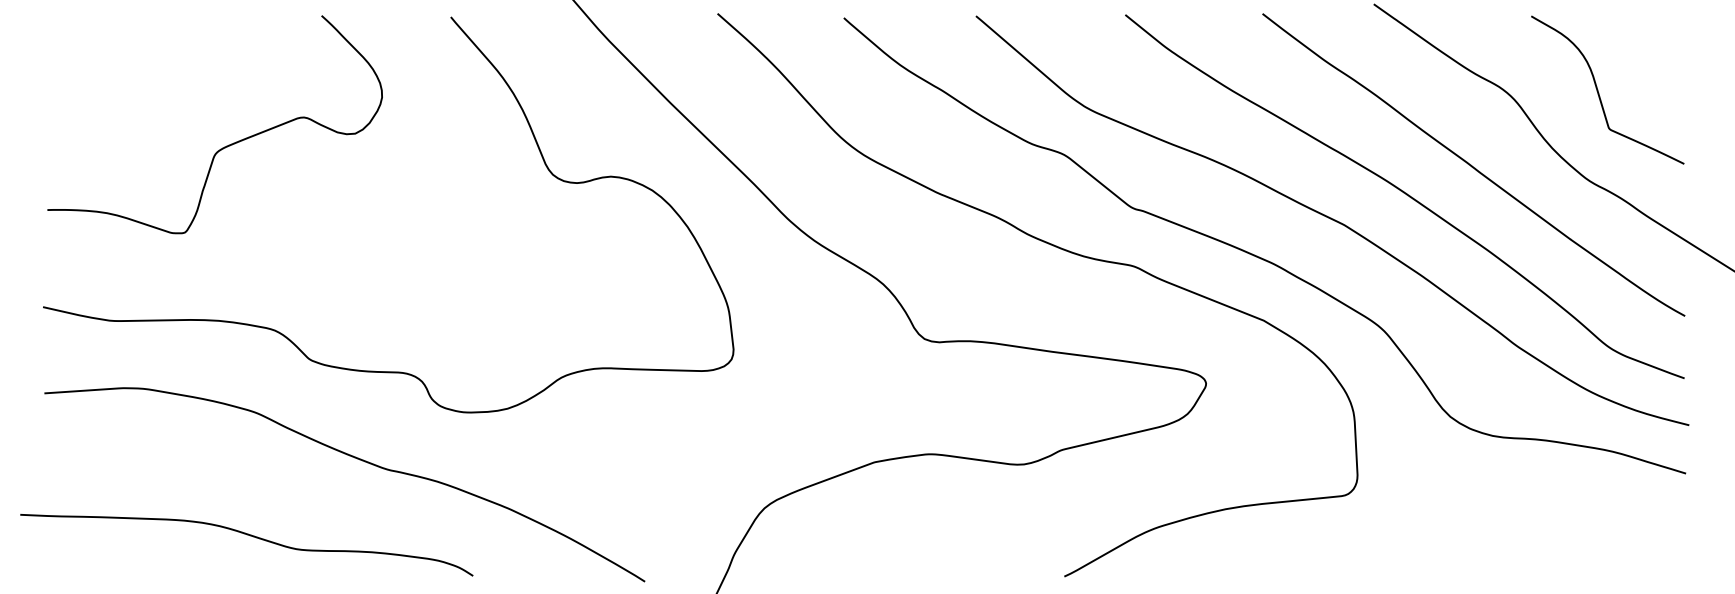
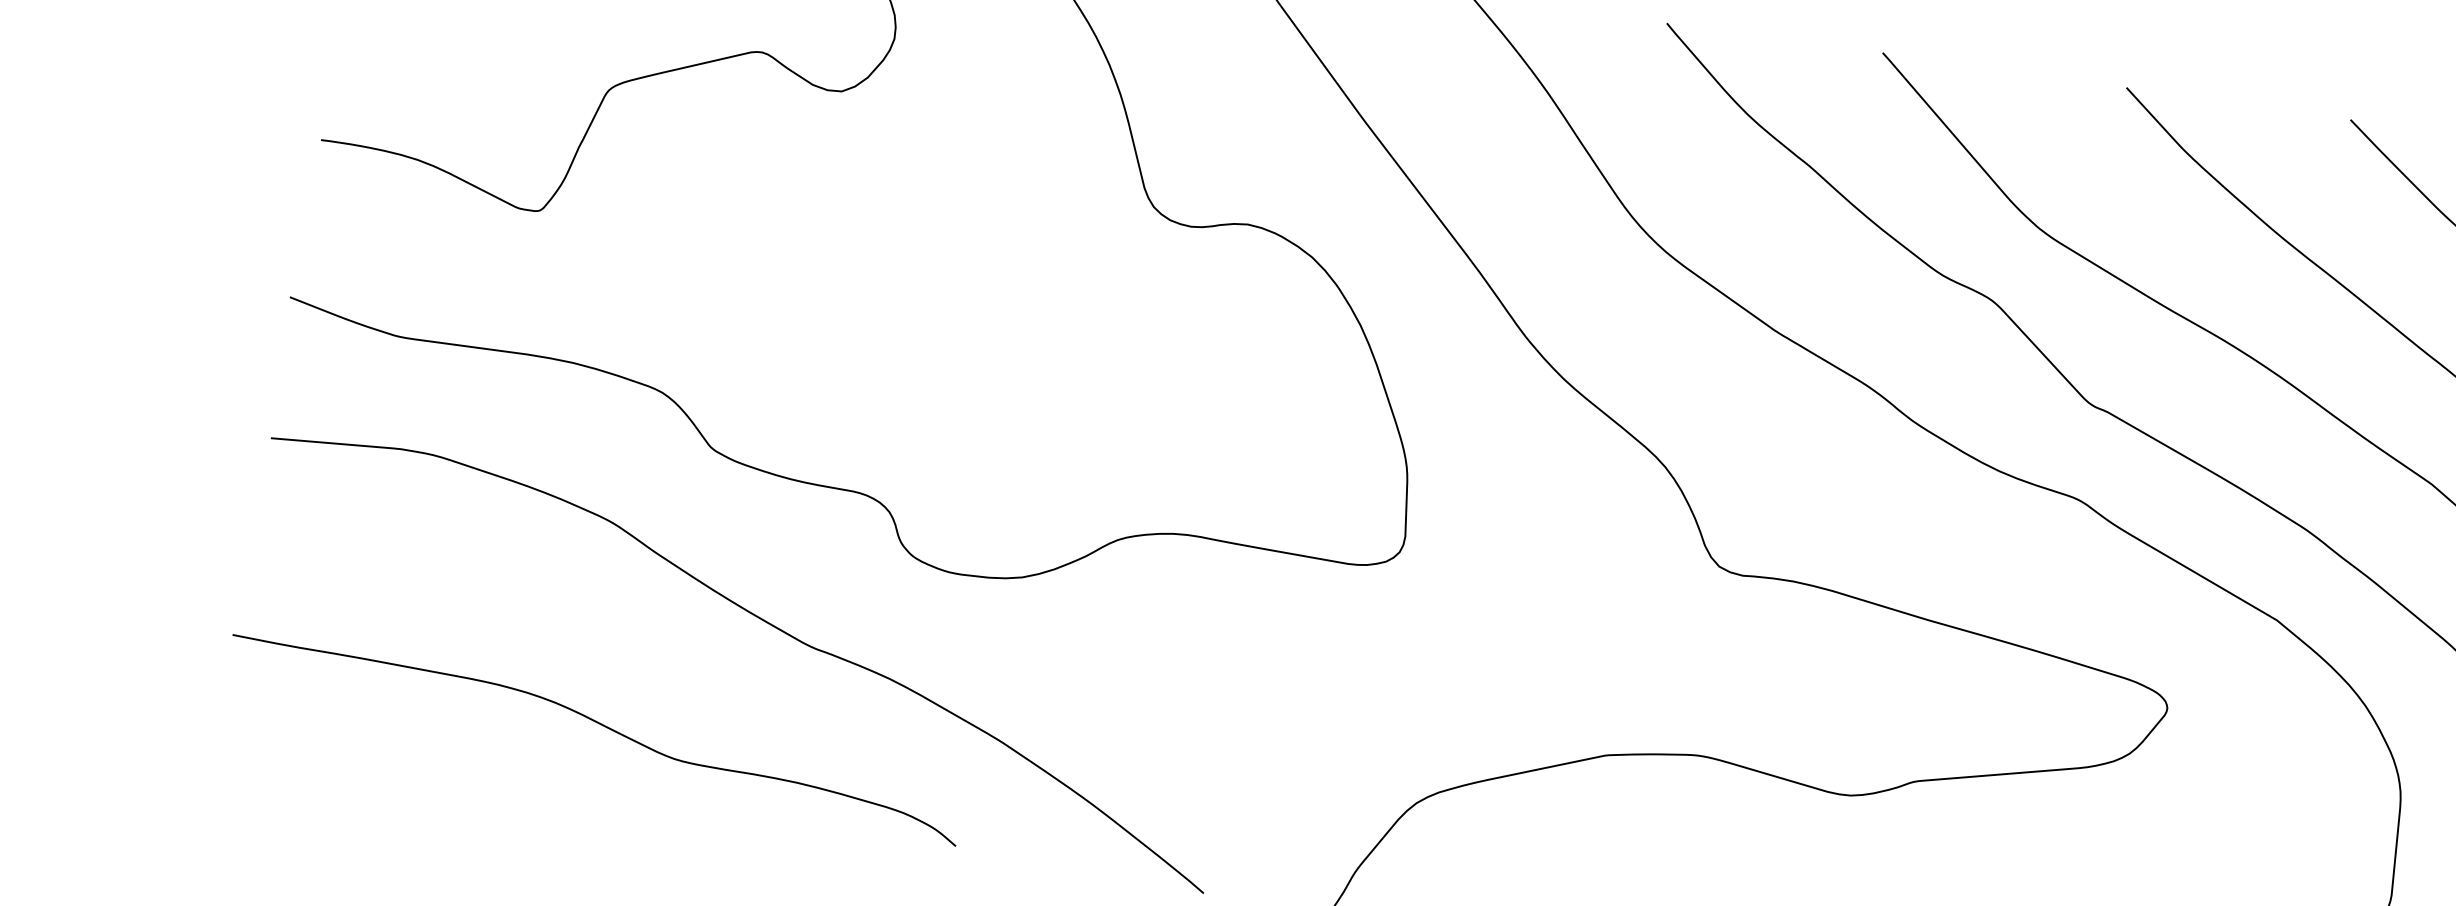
curve: (250, 536) -> (602, 727), moved

